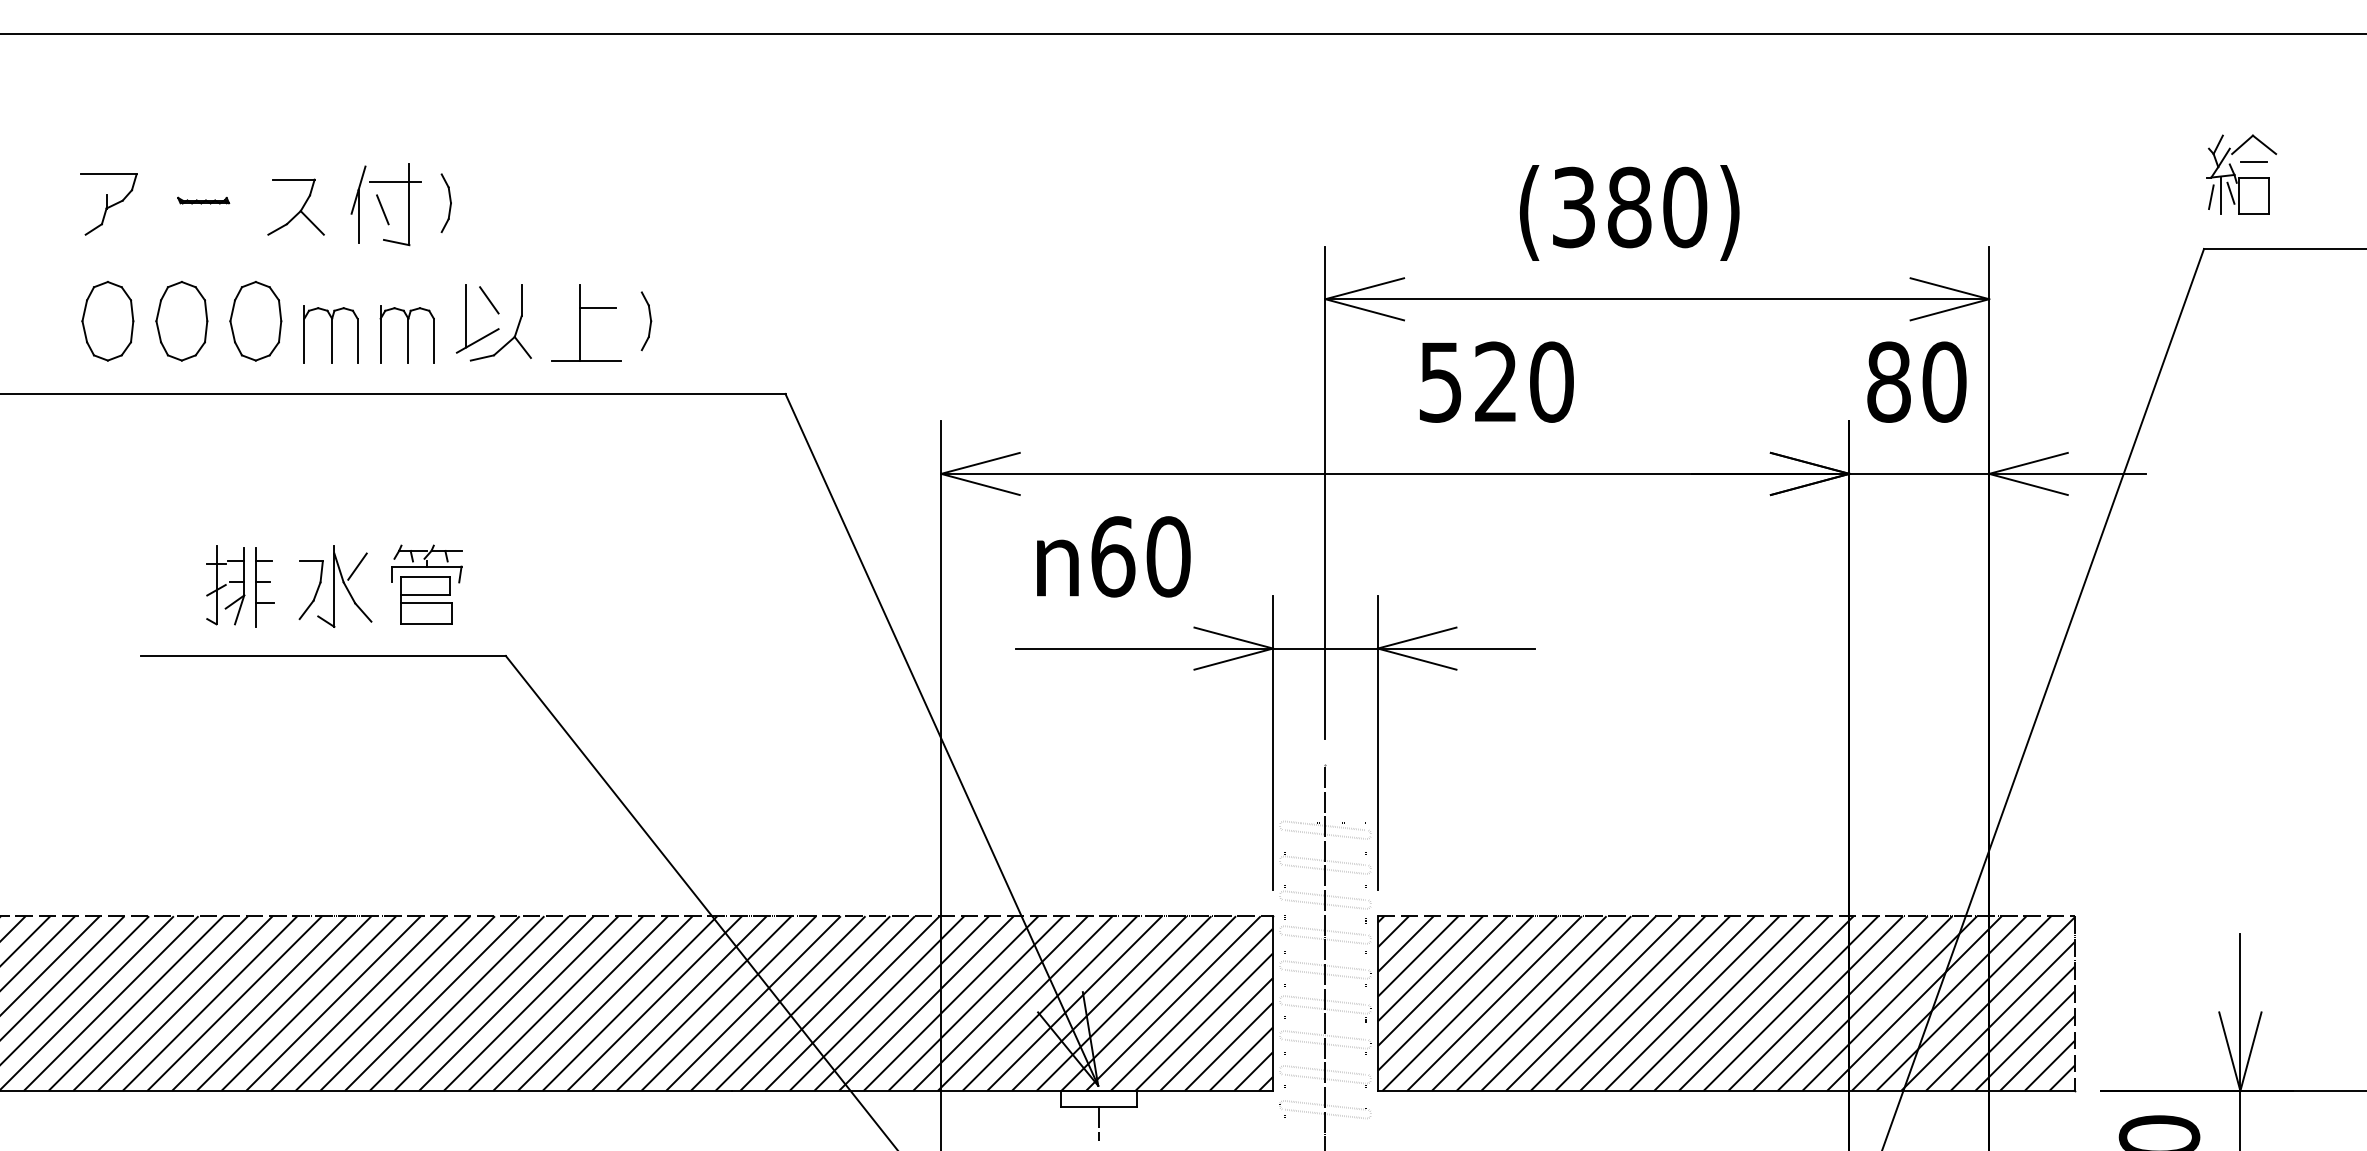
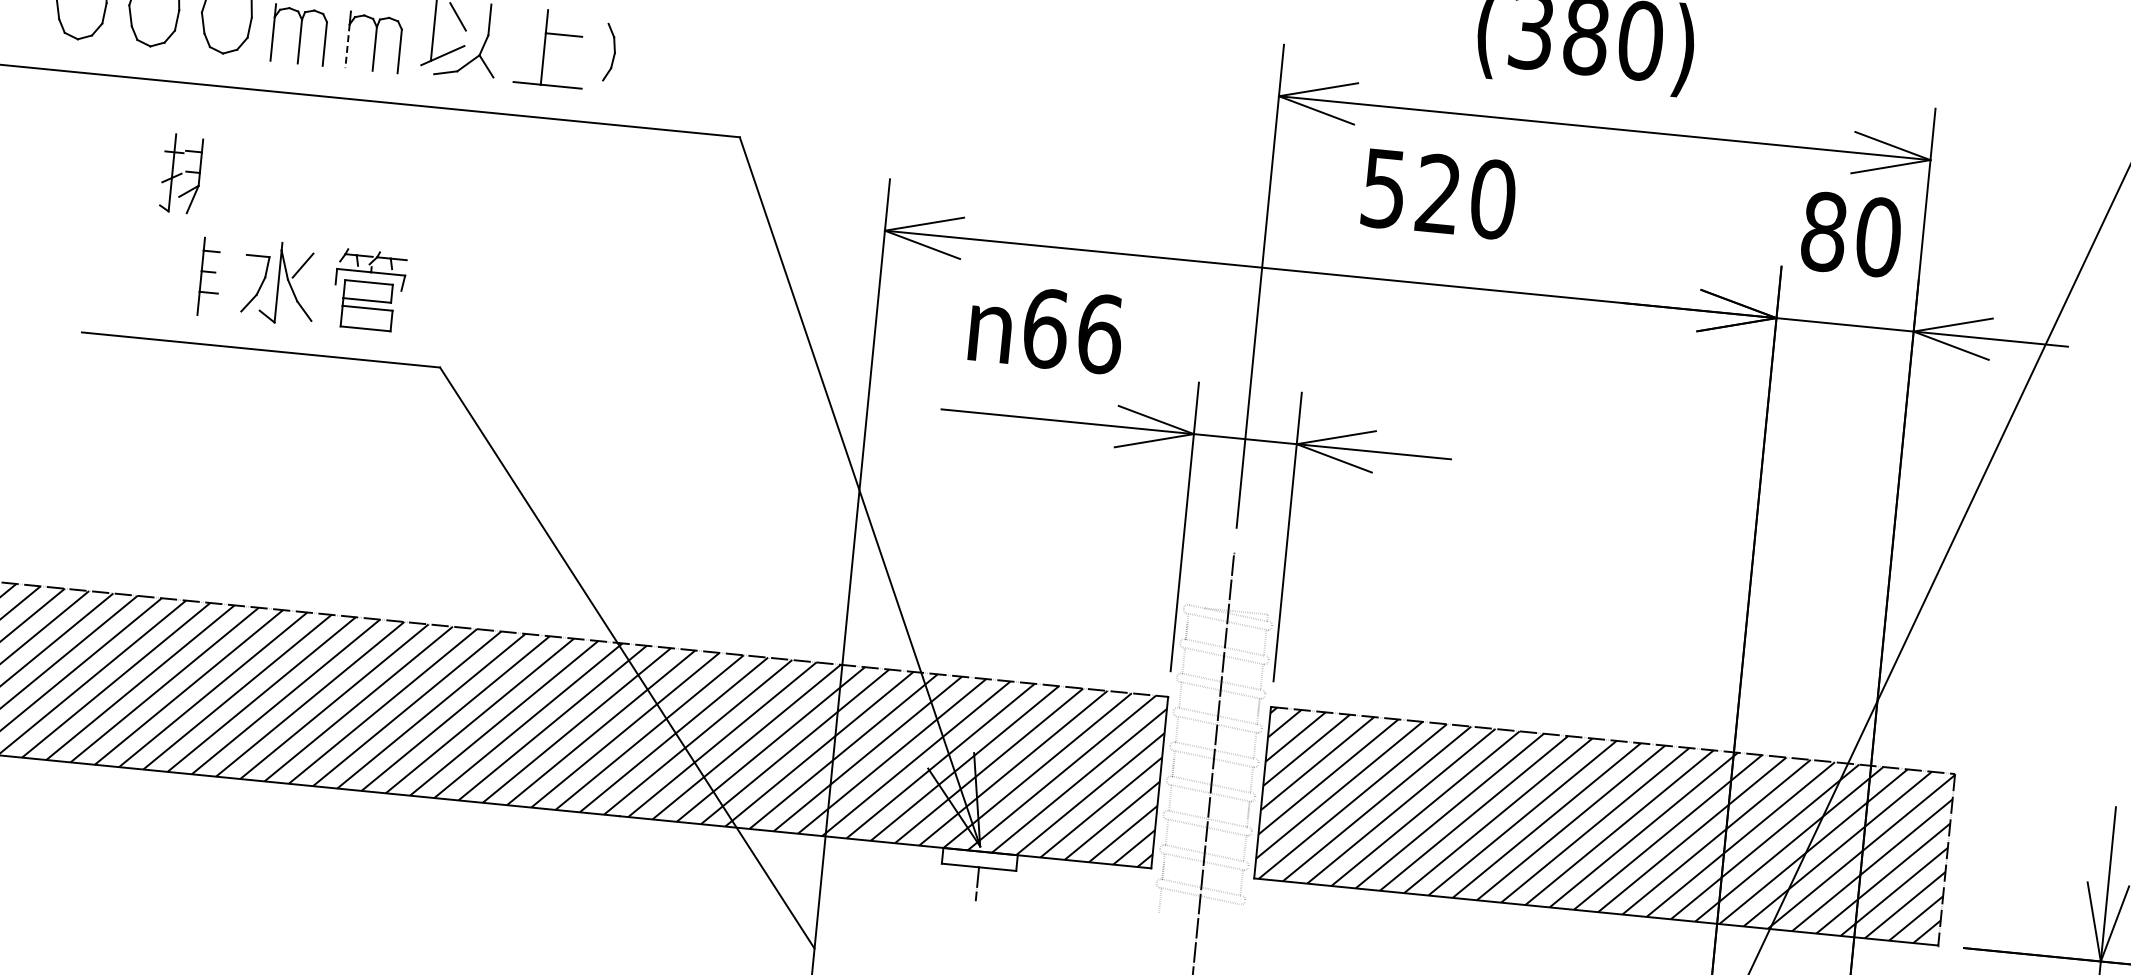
line: (380, 341) -> (347, 46), solid -> dashed
text: (1168, 556) -> (1100, 333), 60 -> 66
part: (225, 585) -> (181, 174), moved

